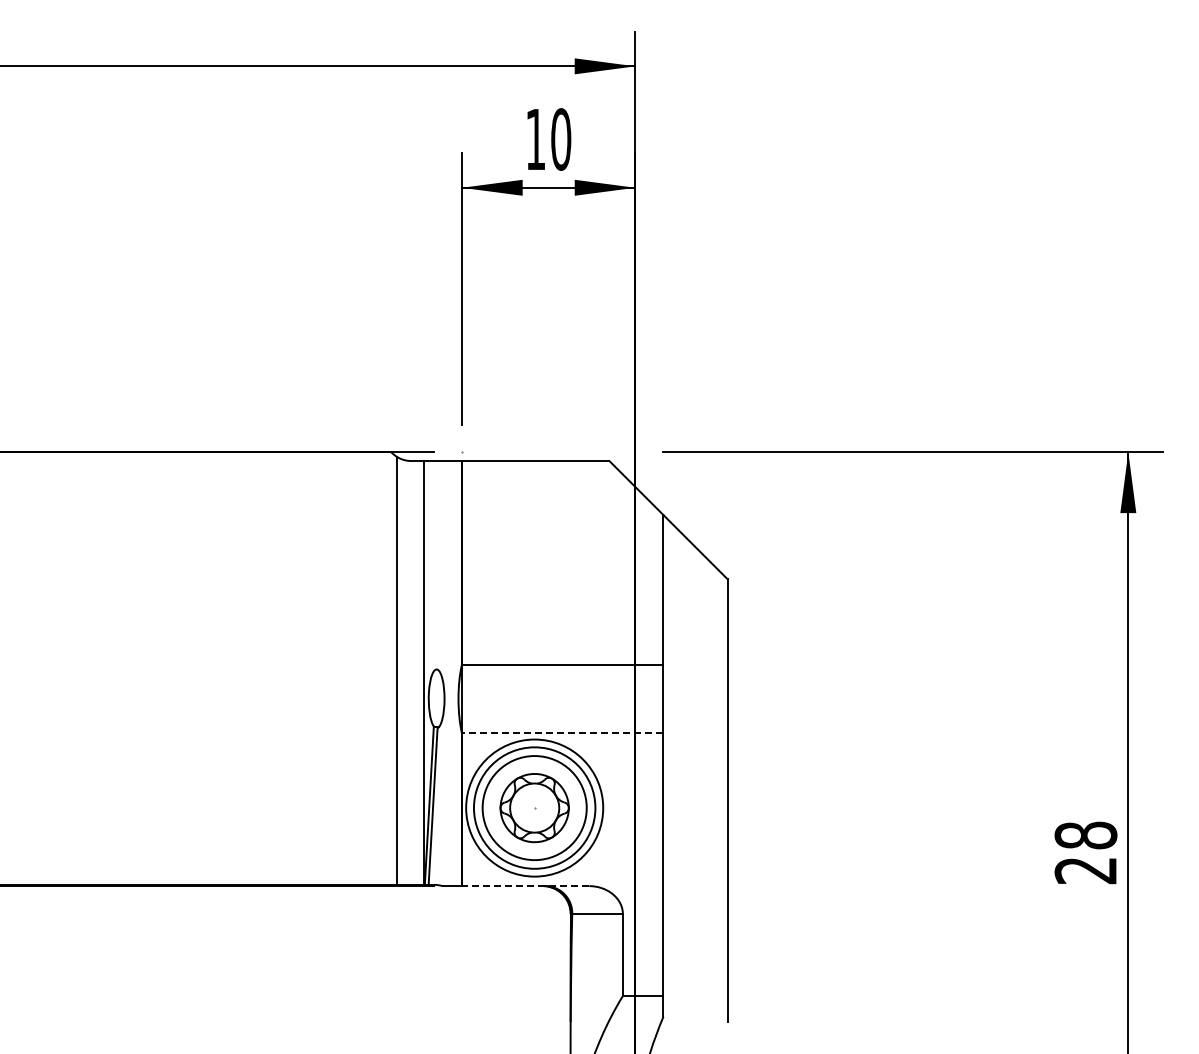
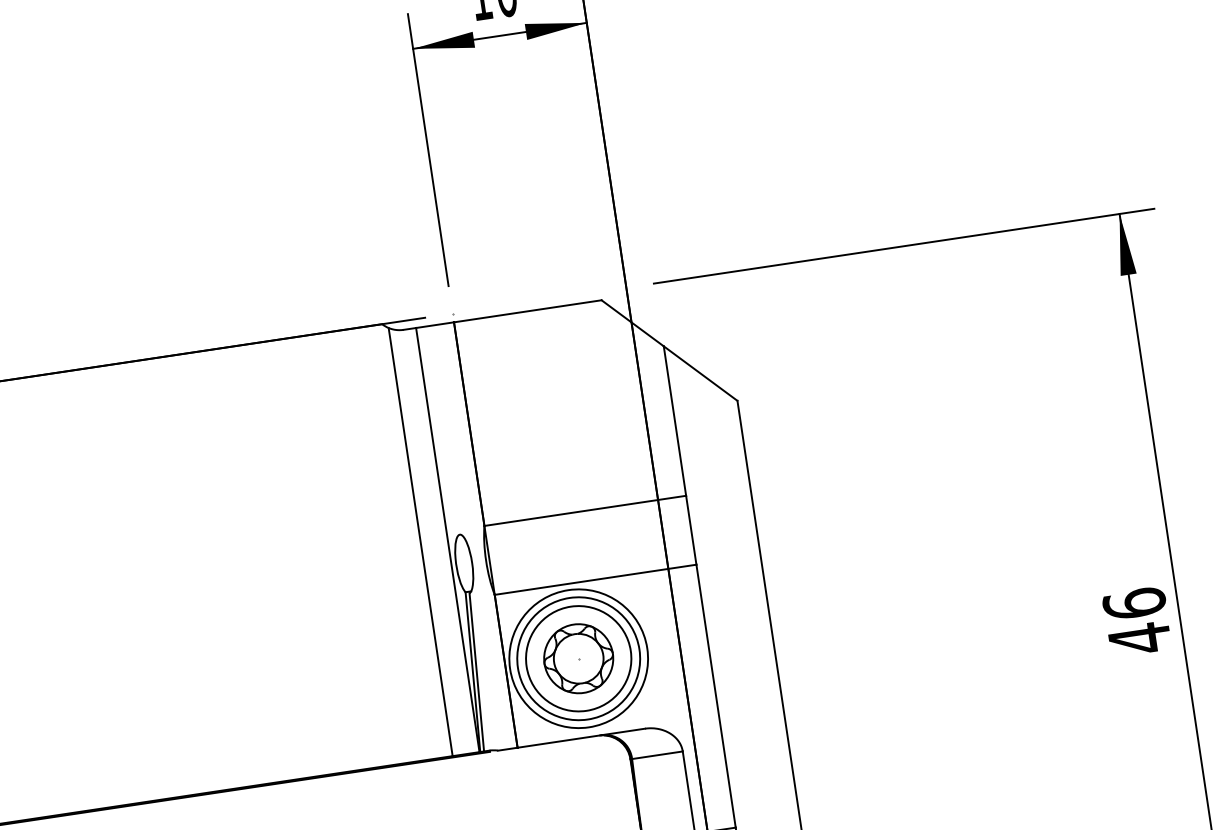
line: (562, 733) -> (595, 579), dashed -> solid
text: (1085, 853) -> (1136, 621), 28 -> 46
line: (525, 886) -> (581, 738), dashed -> solid

